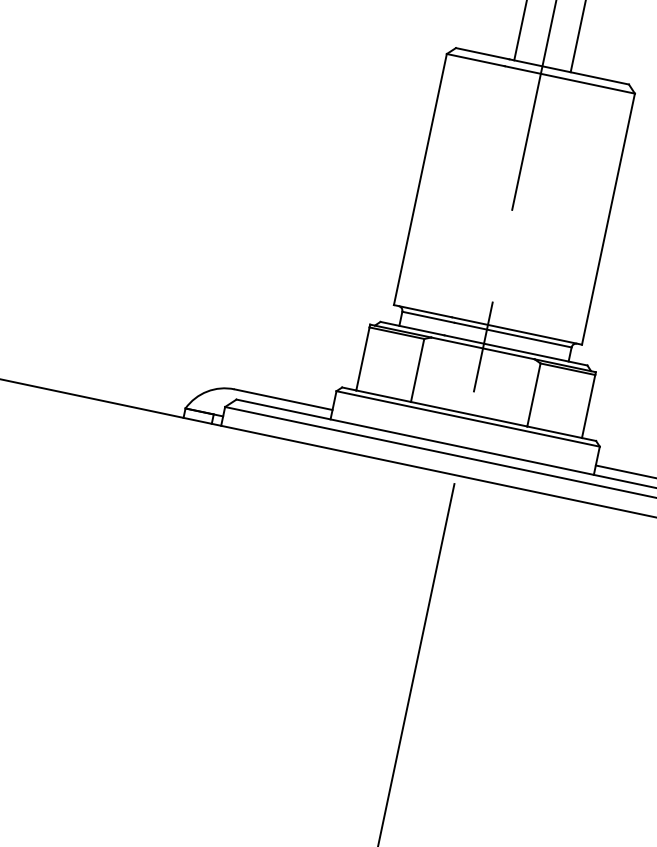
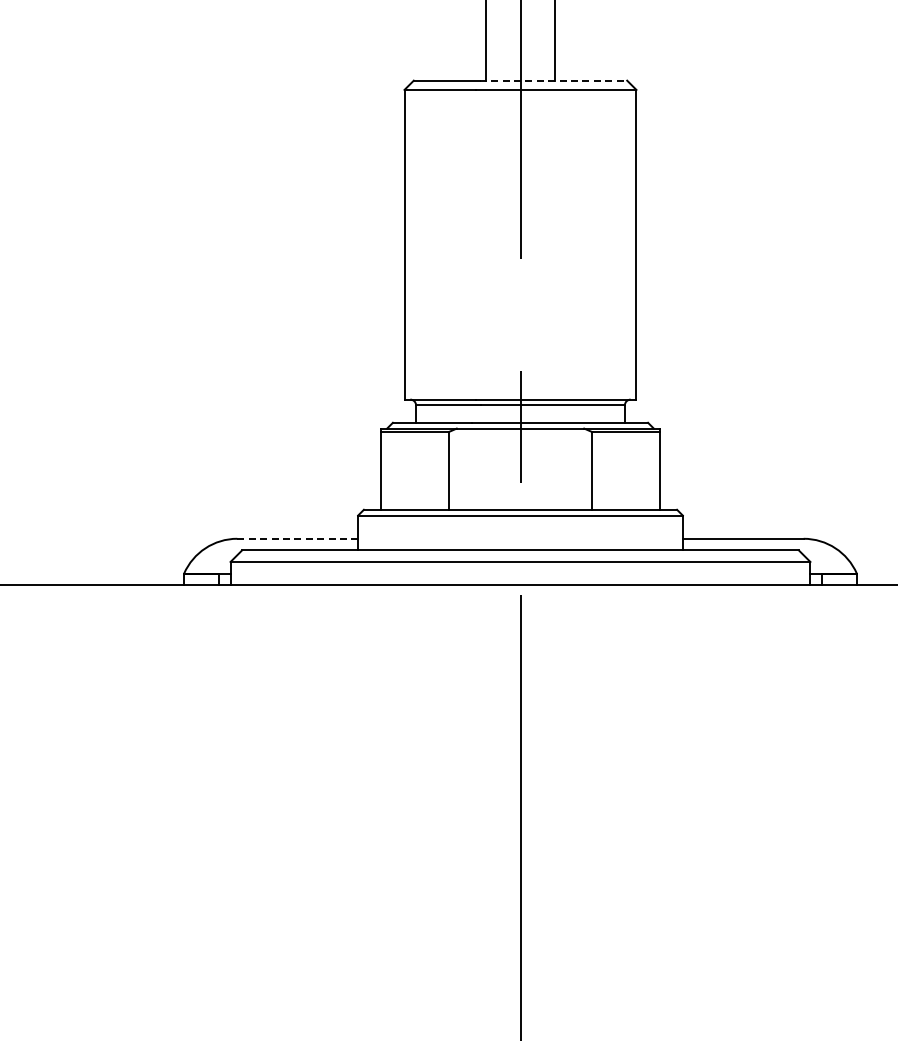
line: (569, 71) -> (553, 80), solid -> dashed
line: (284, 399) -> (298, 538), solid -> dashed

